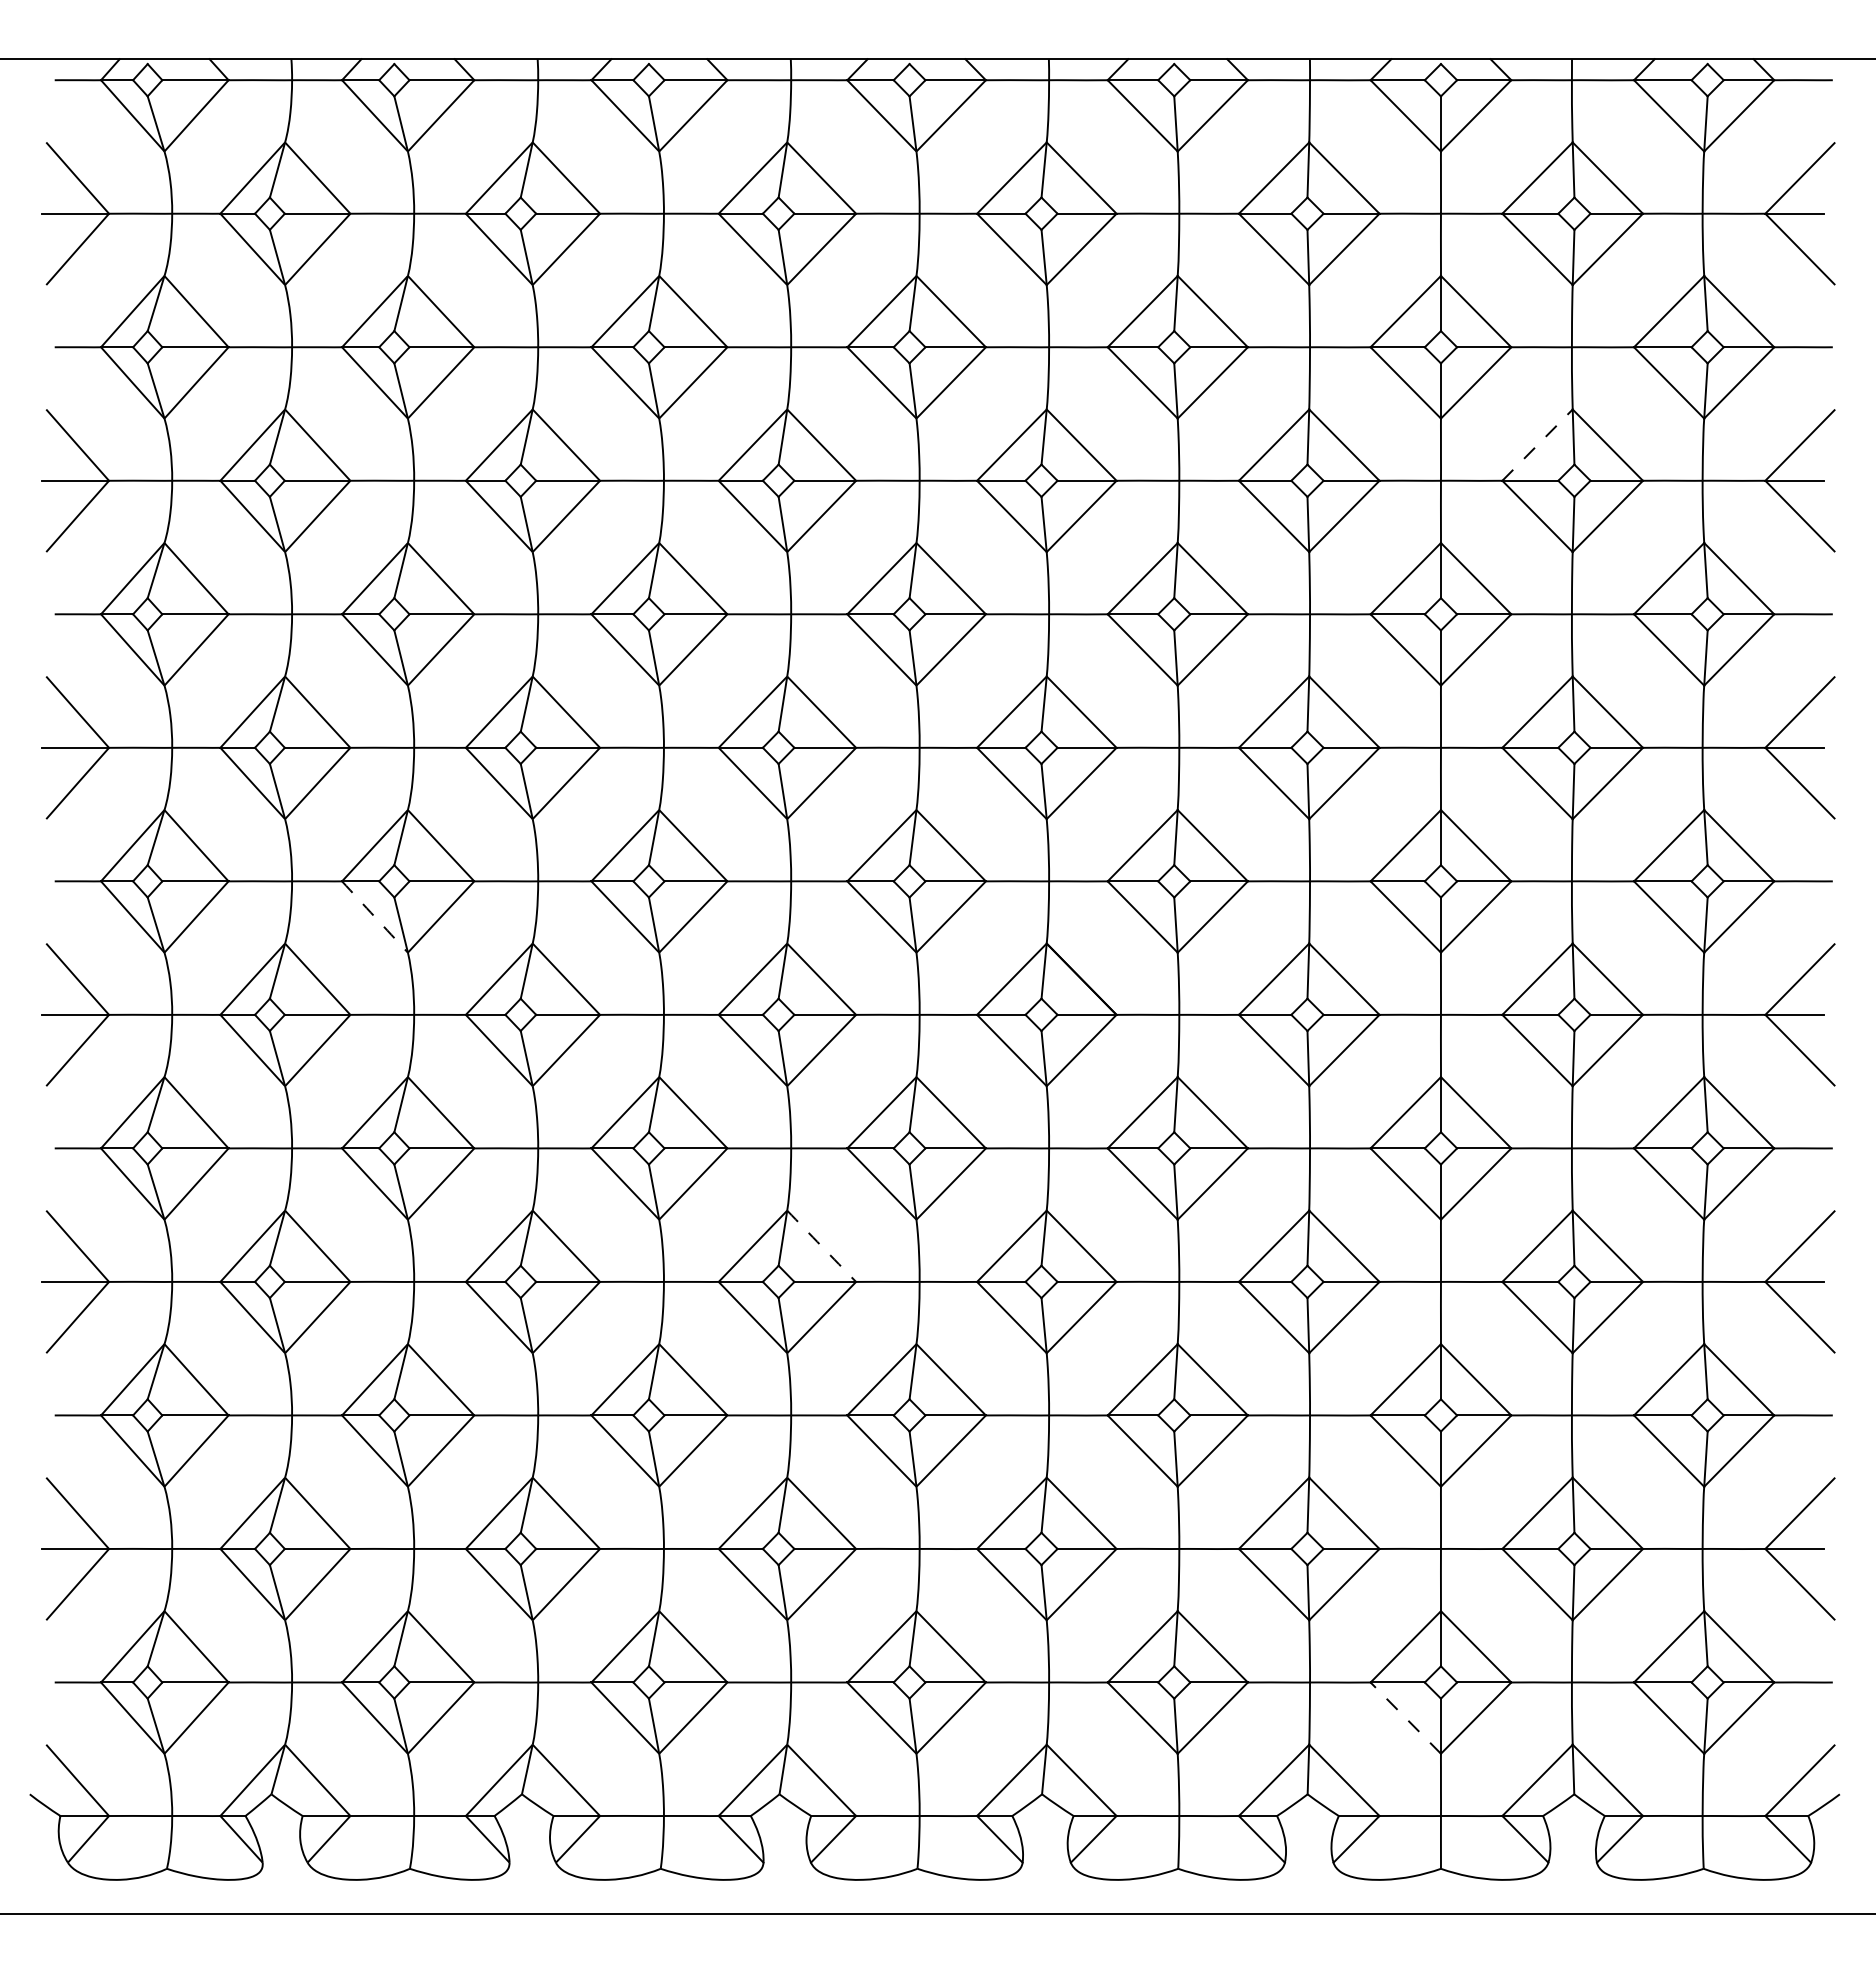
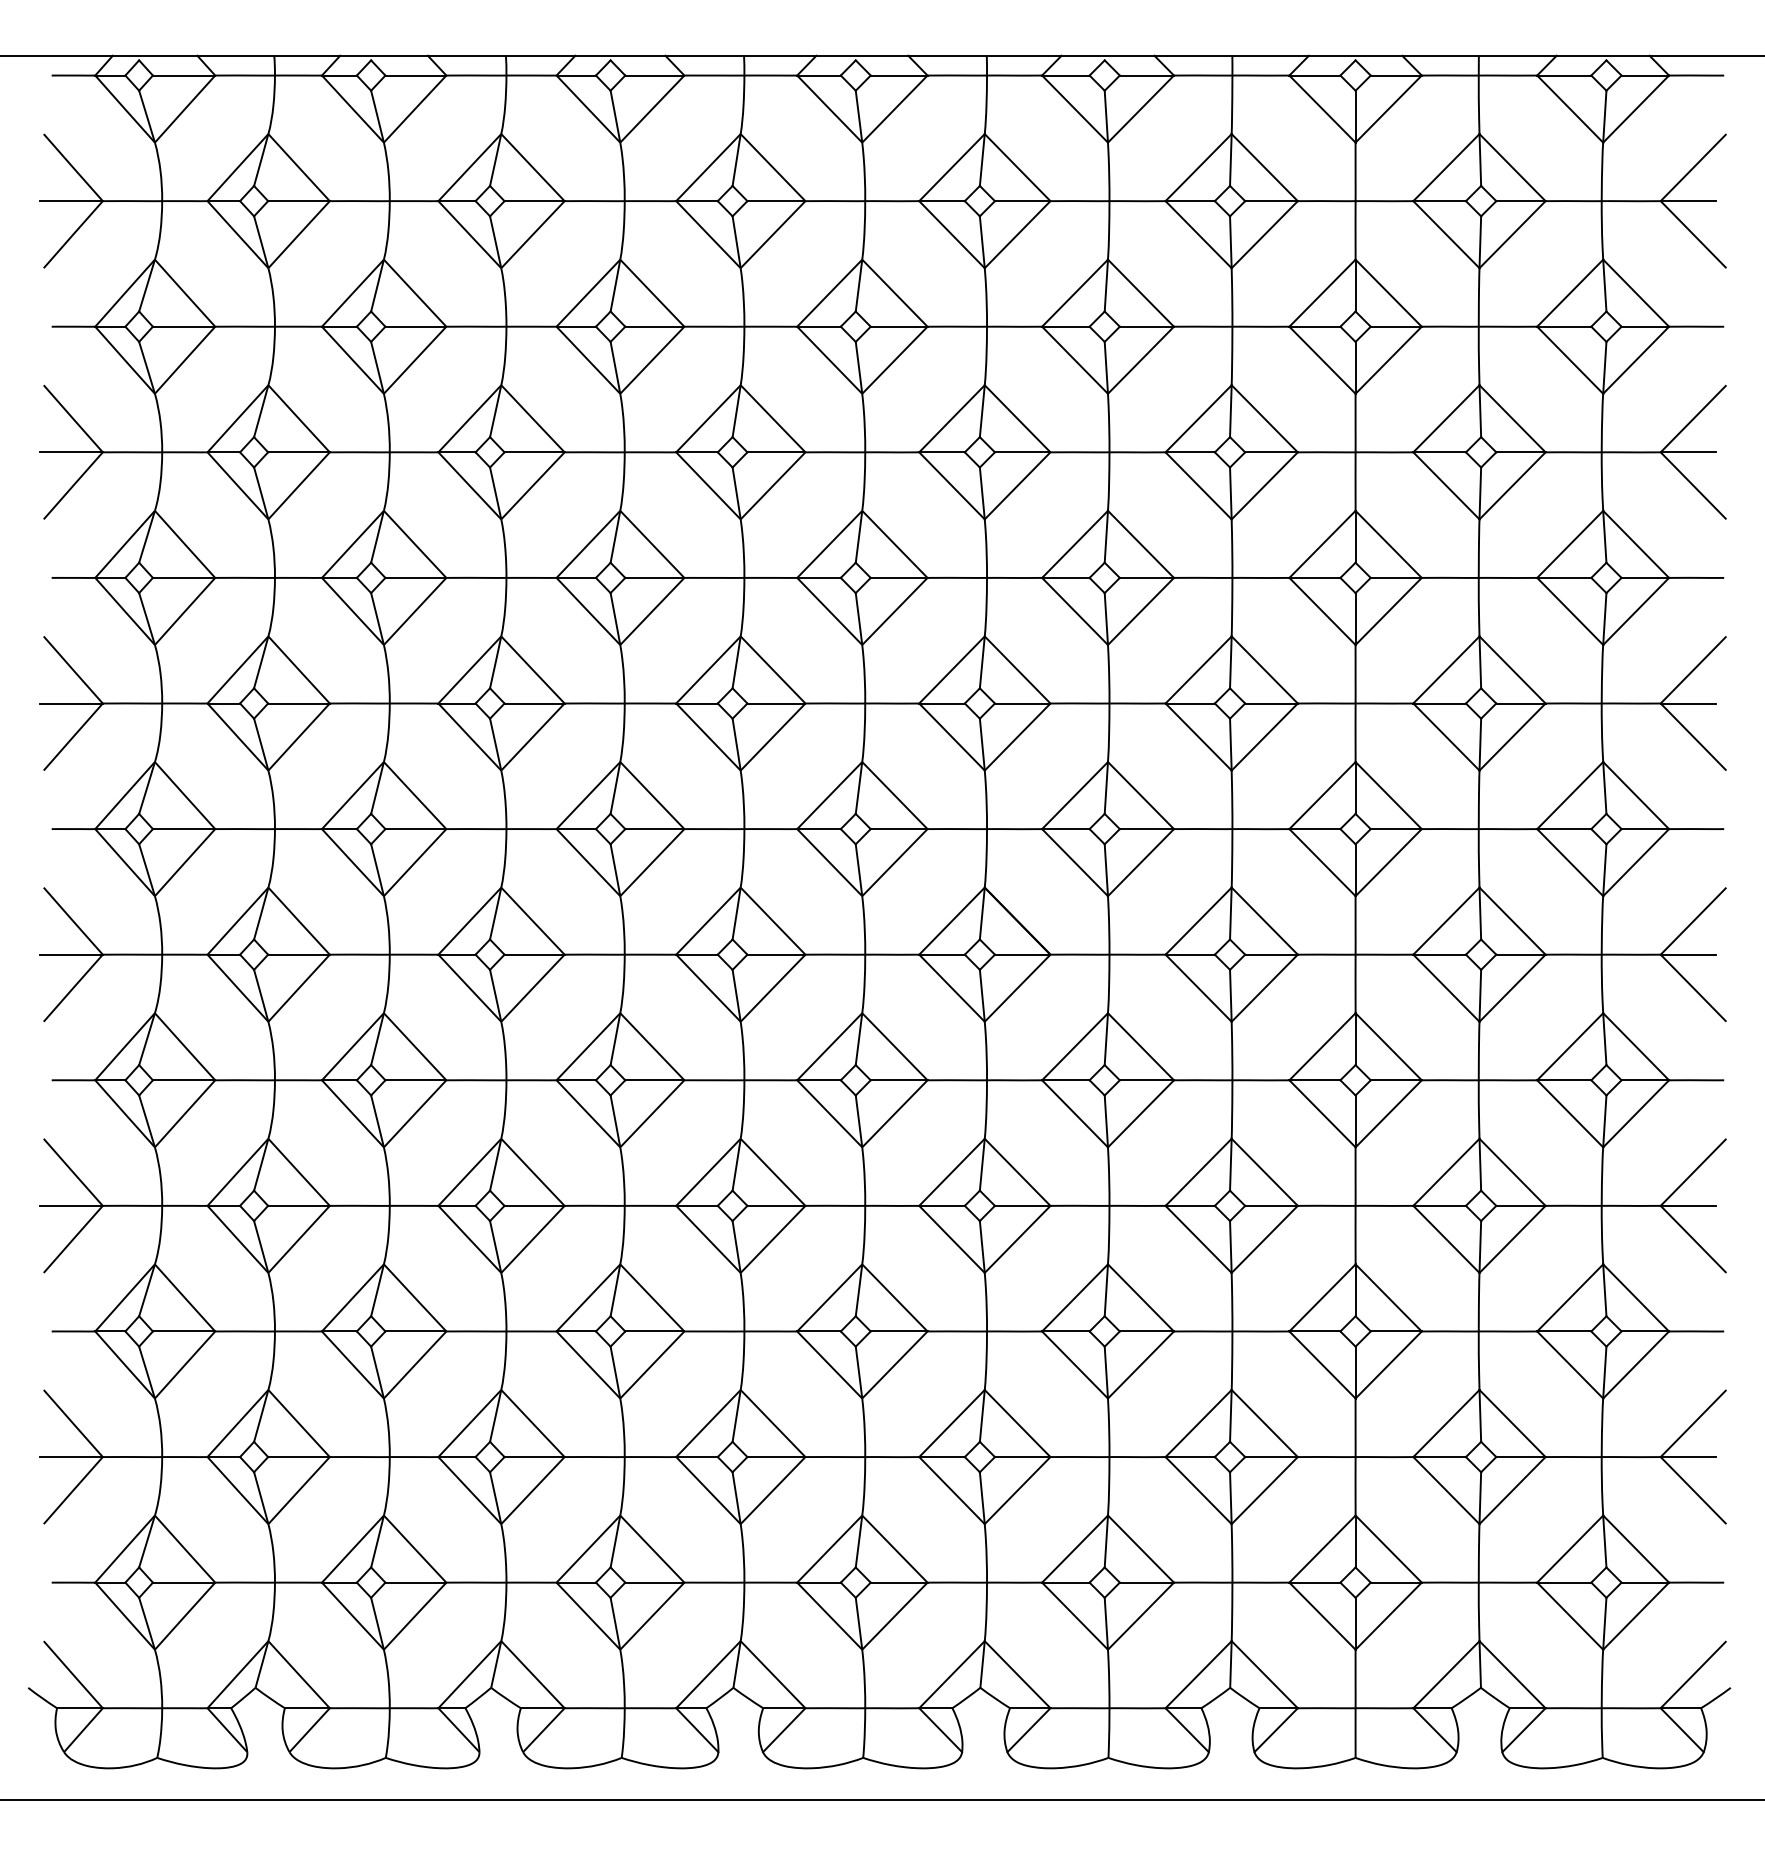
line: (1537, 444) -> (1446, 418), dashed -> solid
arc: (374, 917) -> (352, 863), dashed -> solid
arc: (821, 1246) -> (772, 1172), dashed -> solid
line: (1405, 1717) -> (1322, 1615), dashed -> solid

